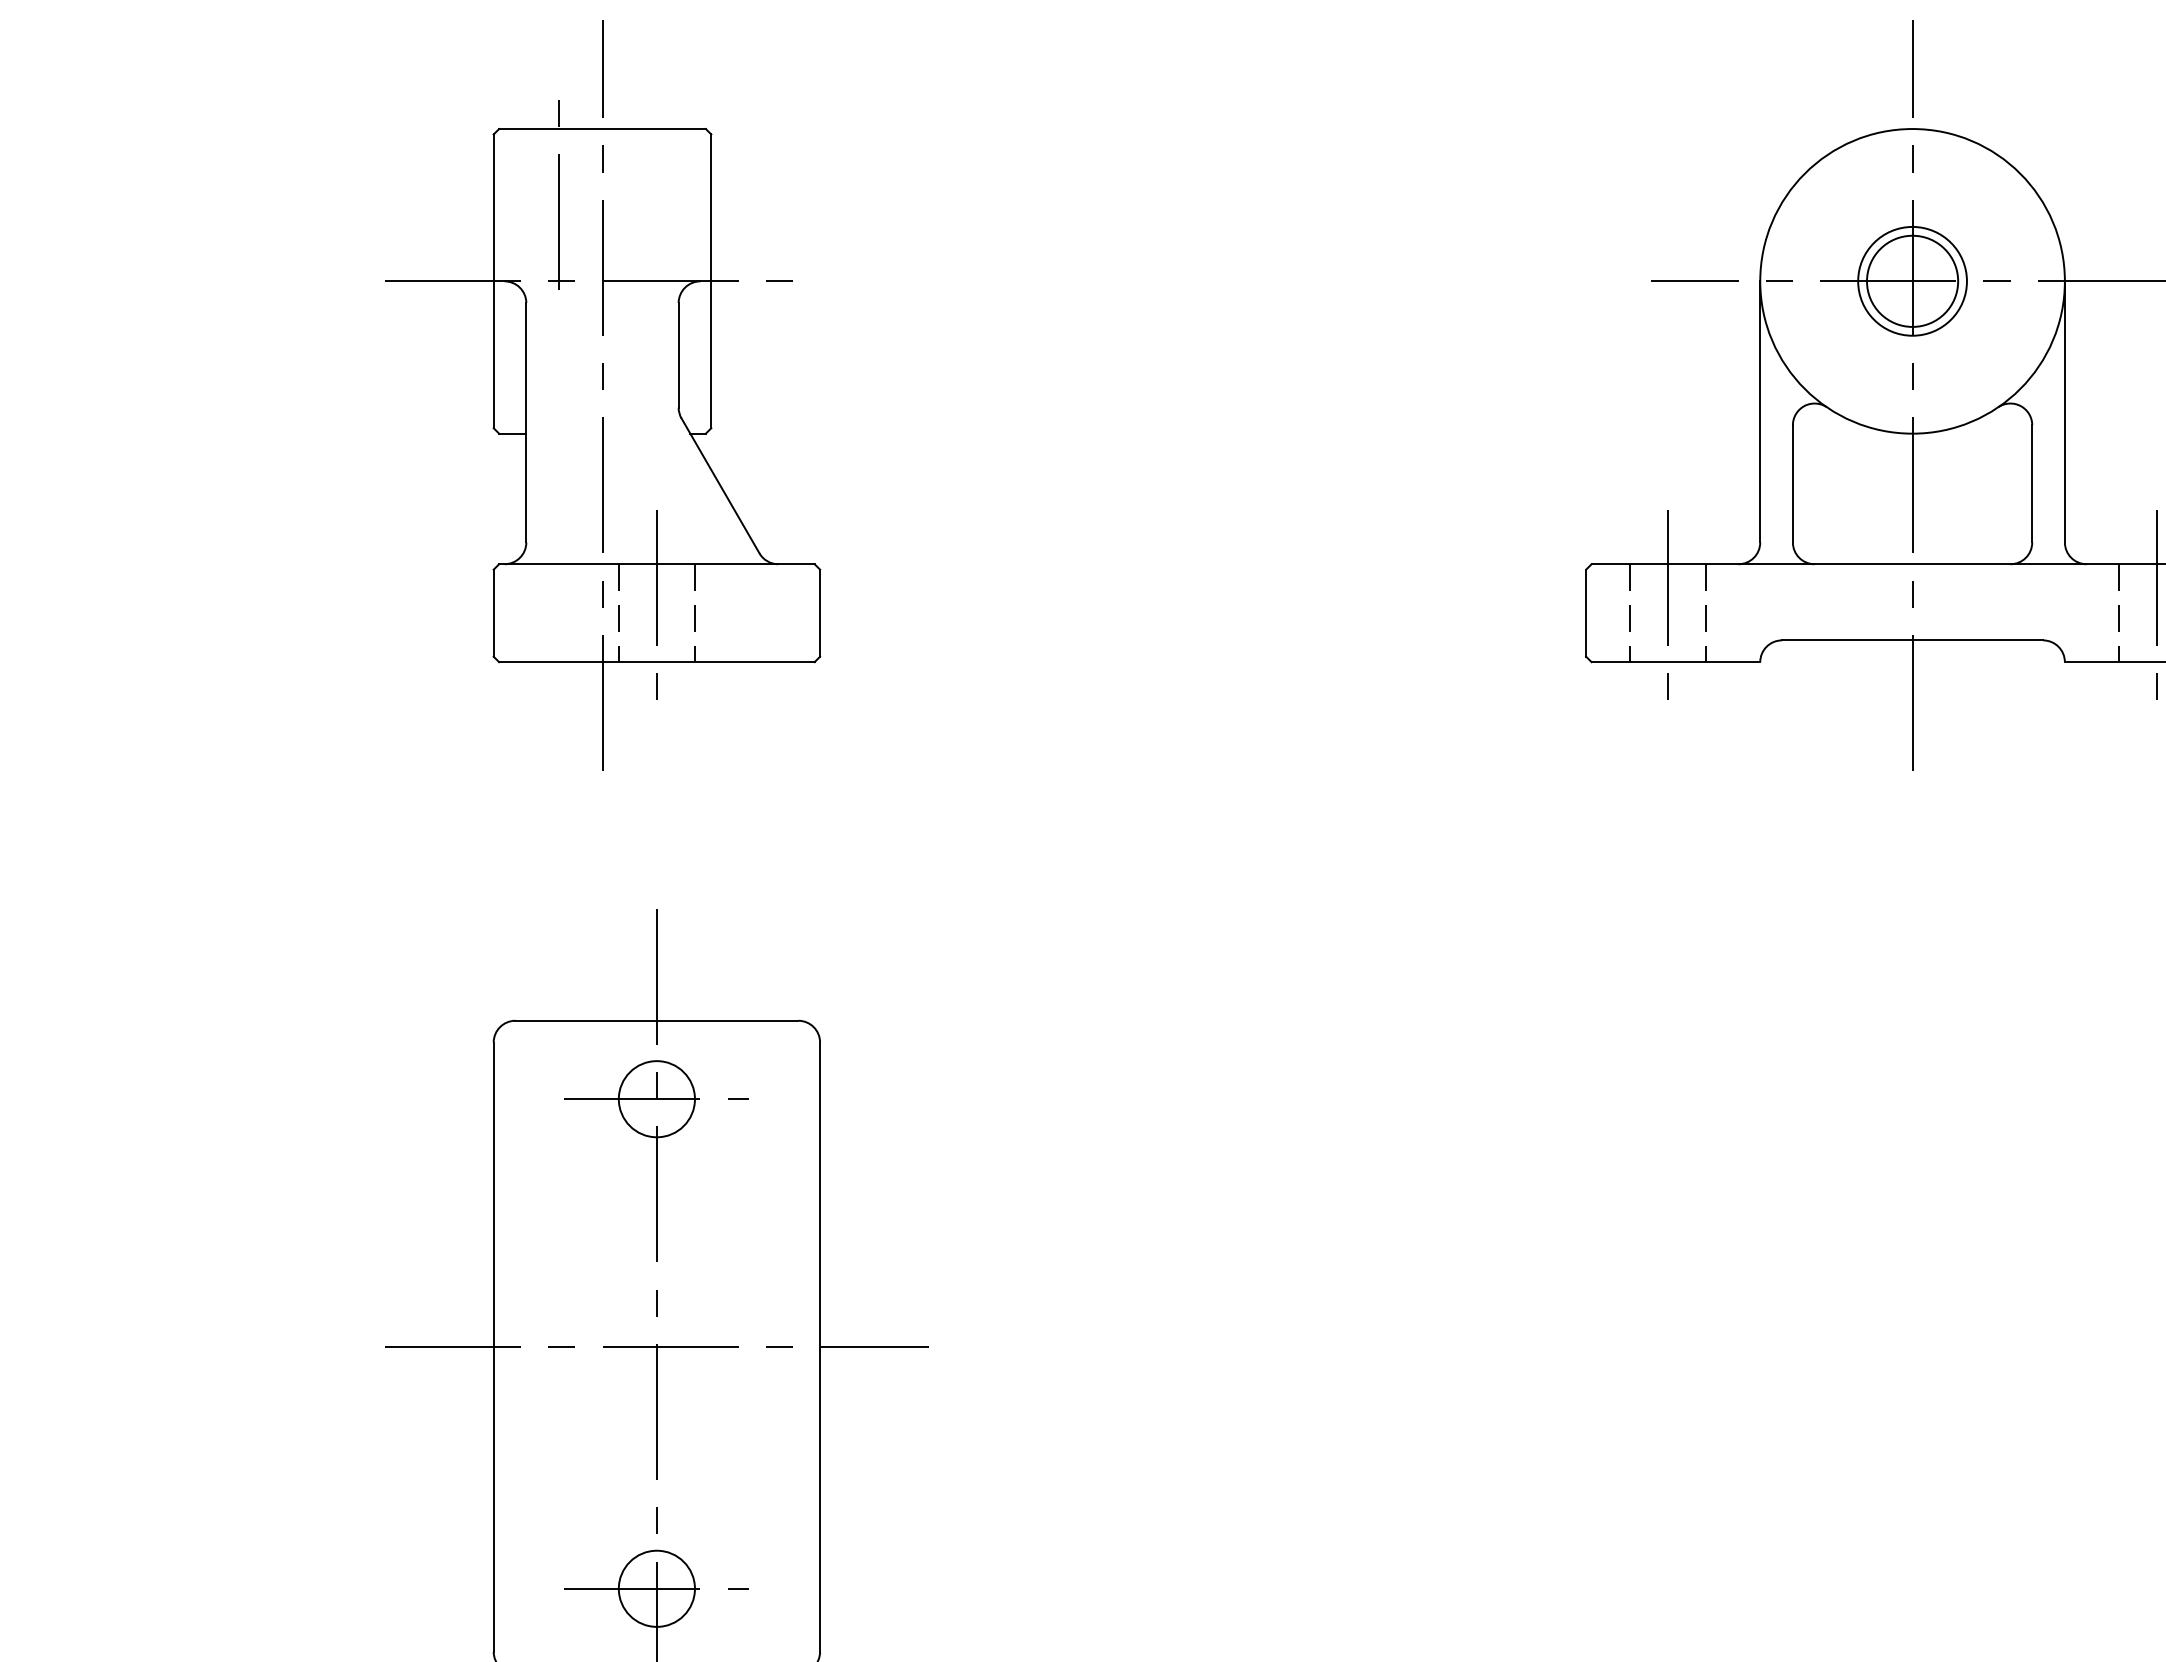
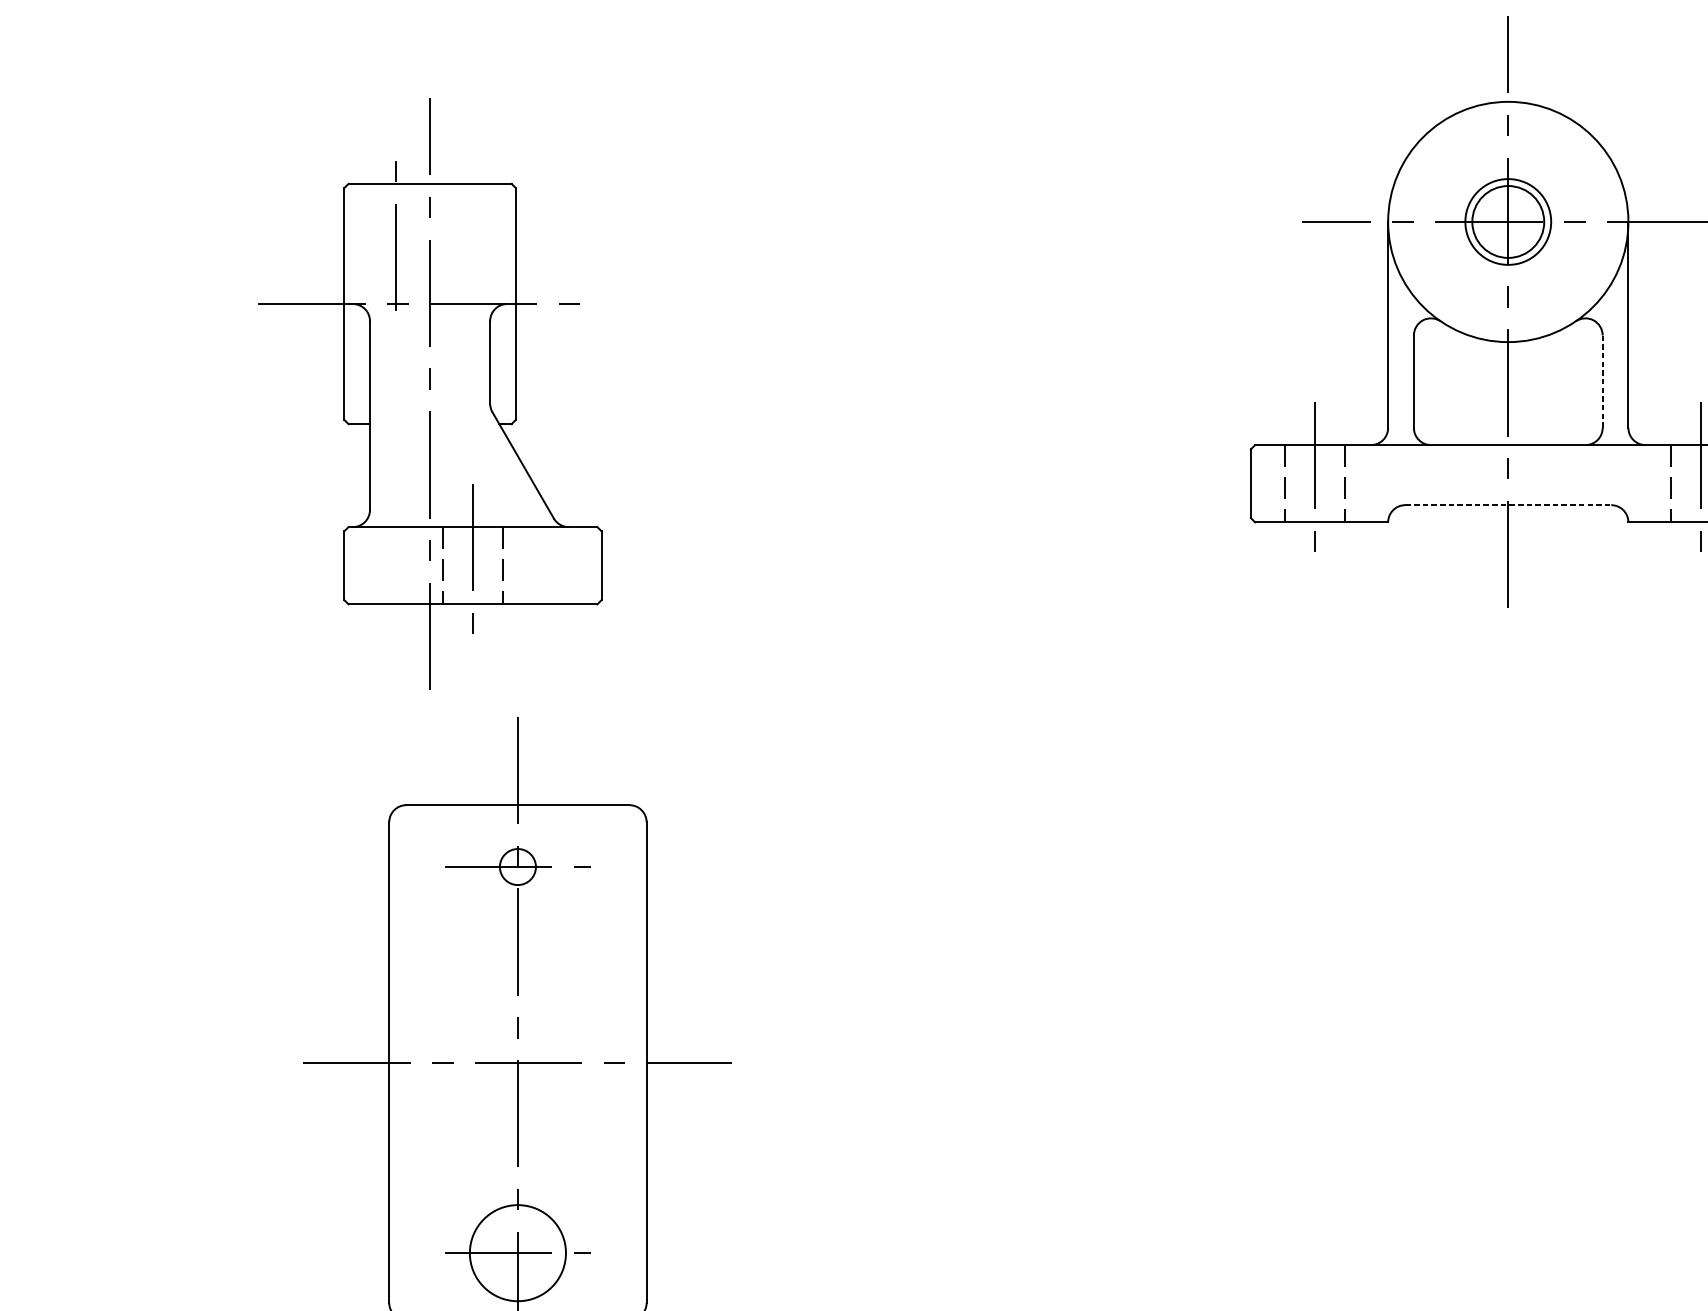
part: (603, 395) -> (430, 394), moved
line: (2032, 483) -> (1602, 381), solid -> dashed
line: (1912, 640) -> (1508, 505), solid -> dashed
circle: (656, 1099) -> (517, 867), size x0.6
circle: (656, 1588) -> (517, 1252), size x1.6

